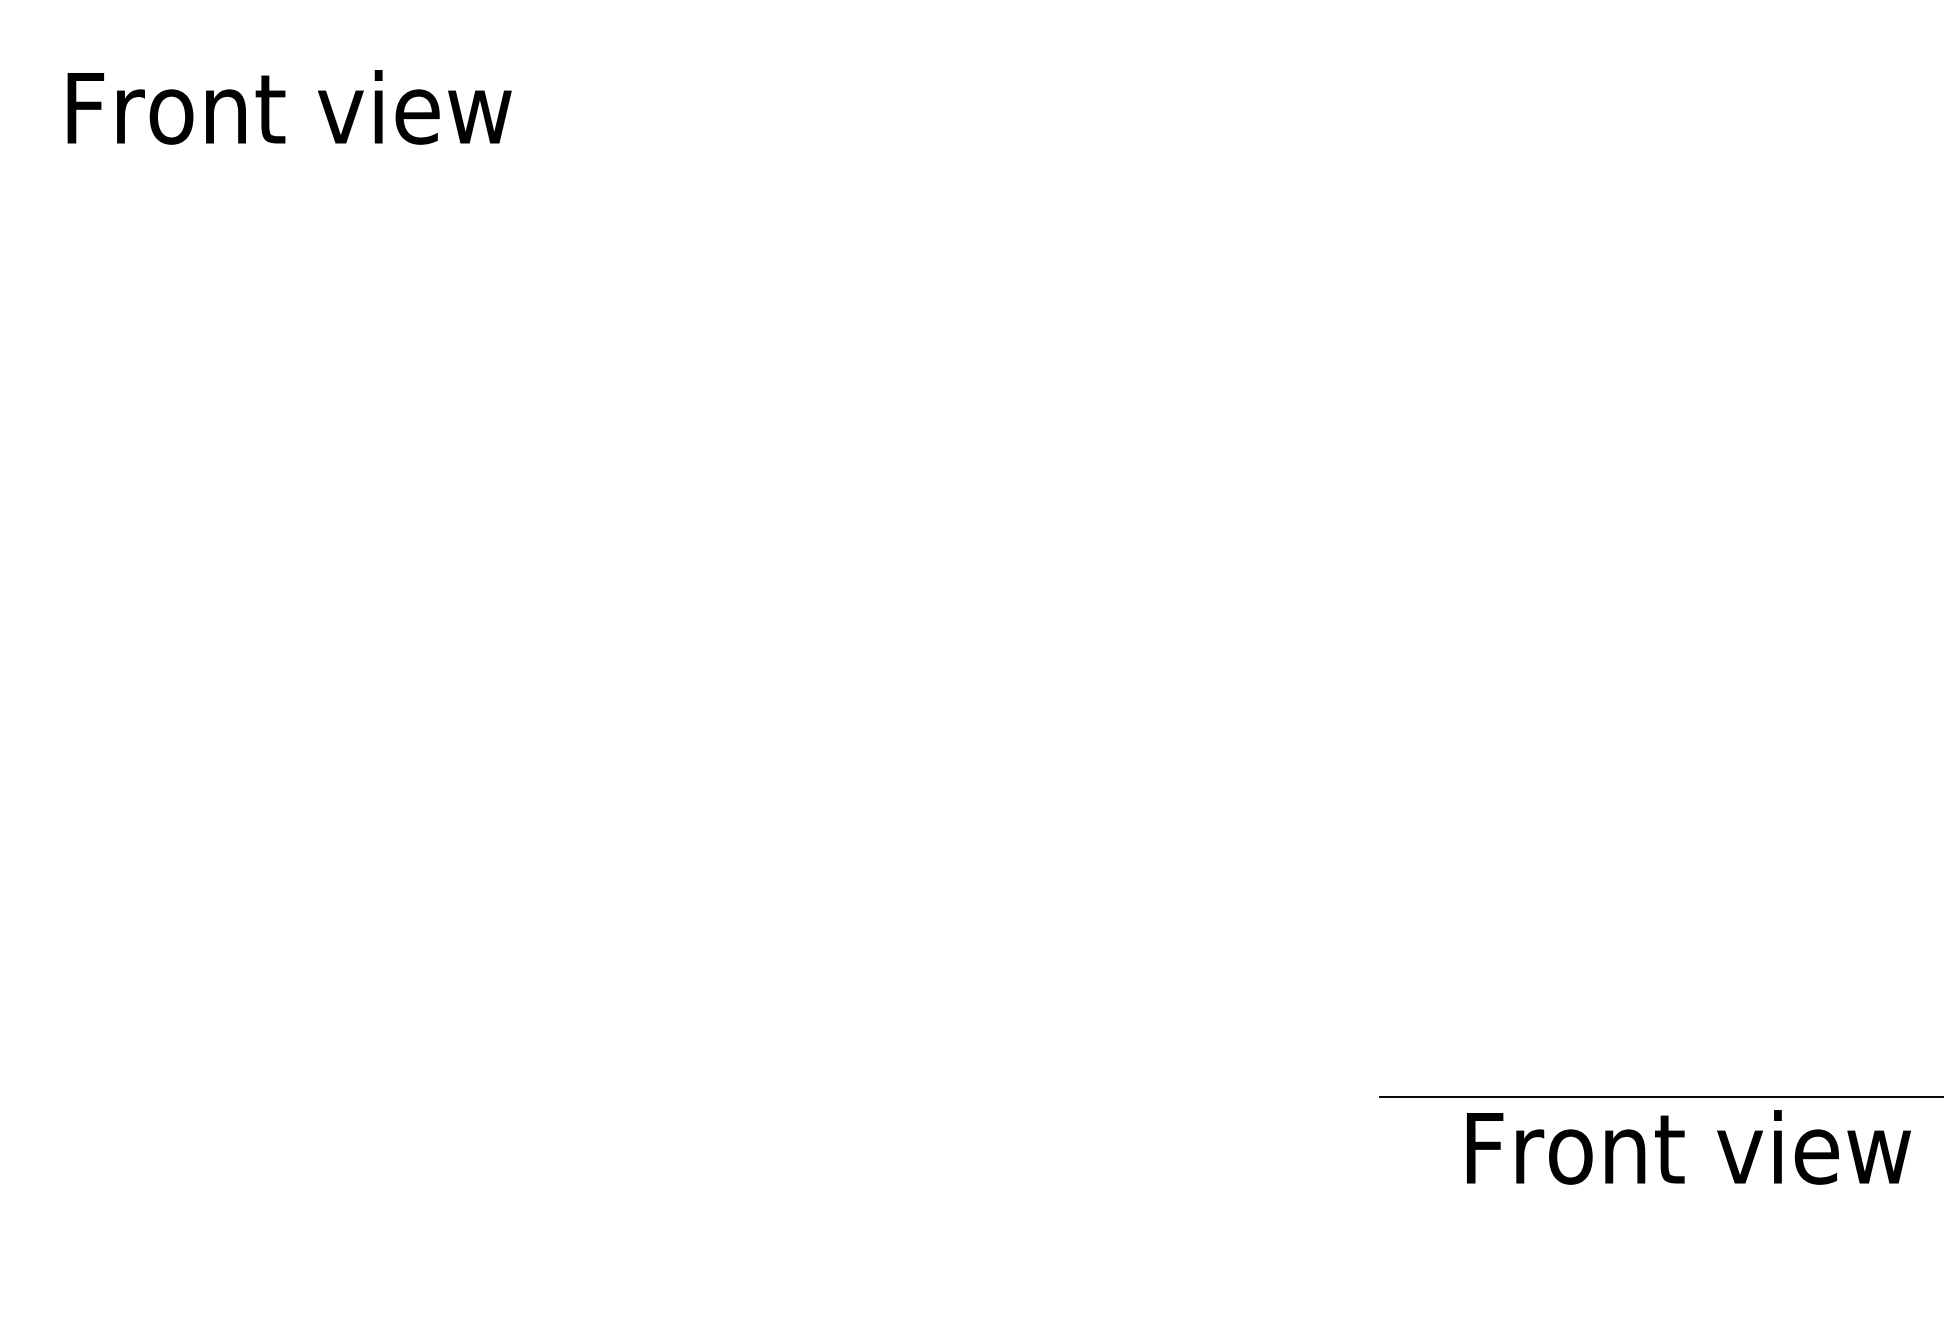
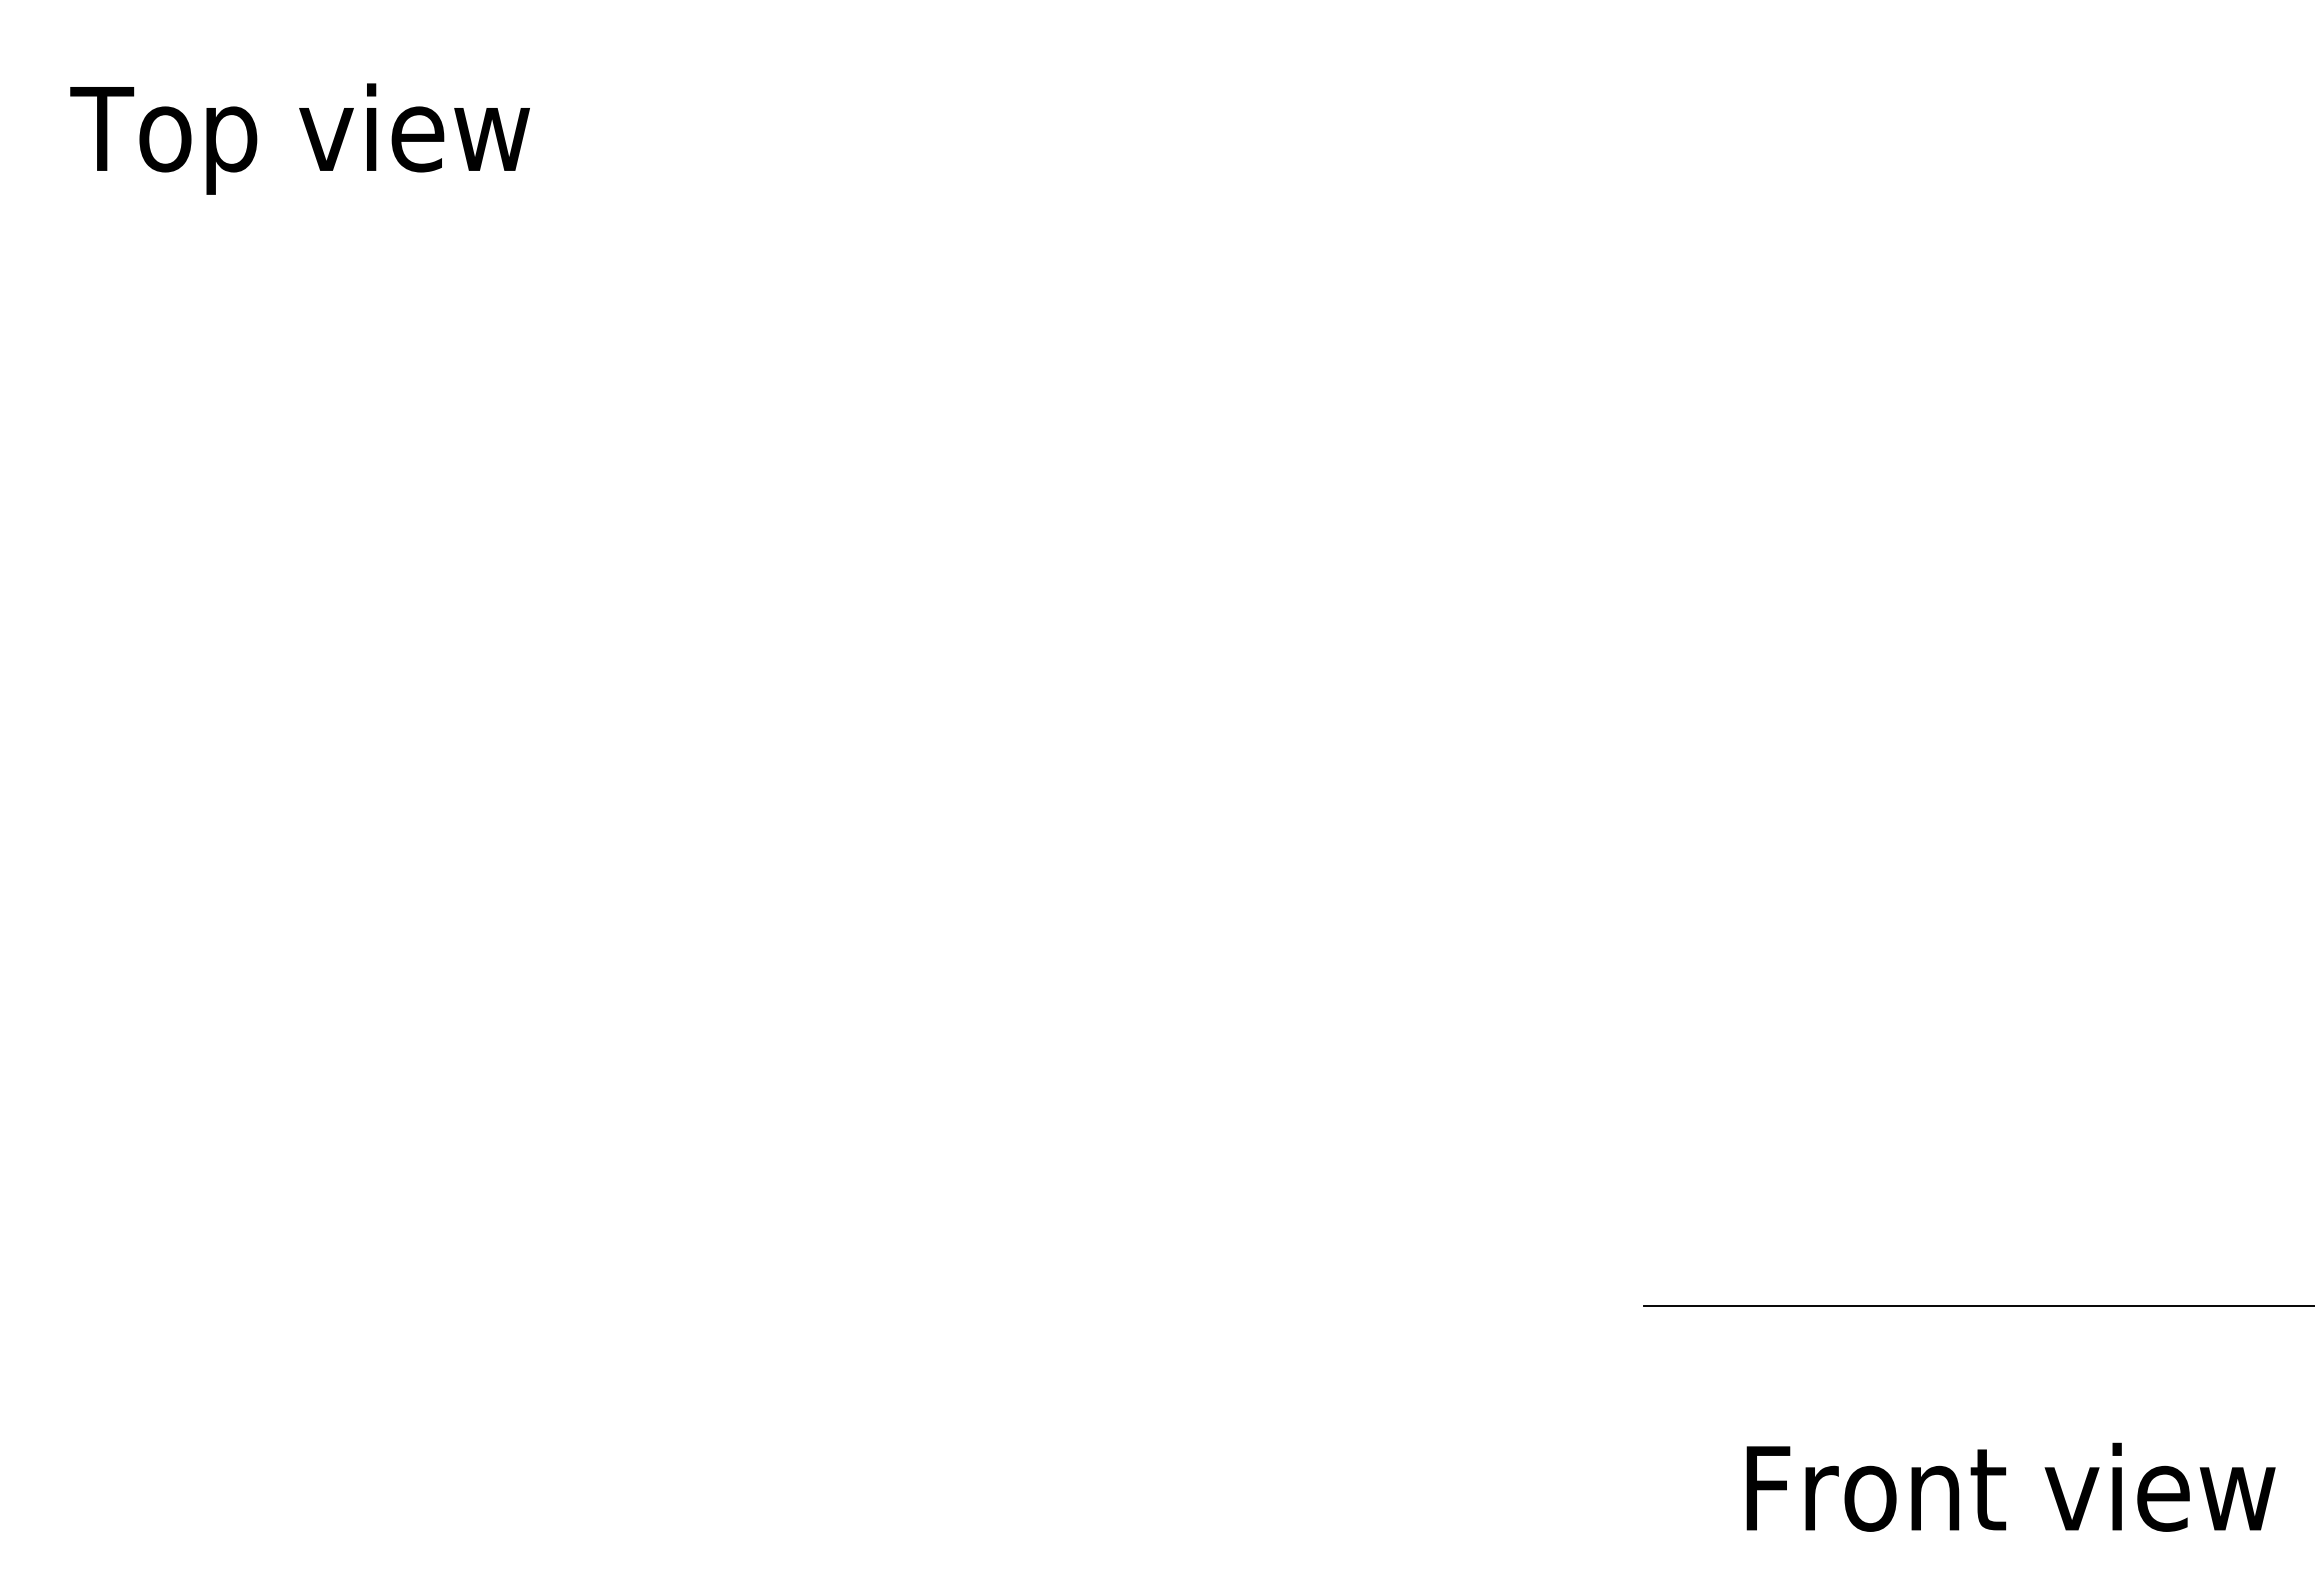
text: (285, 116) -> (339, 138), Front view -> Top view
text: (1688, 1146) -> (2010, 1486), moved

